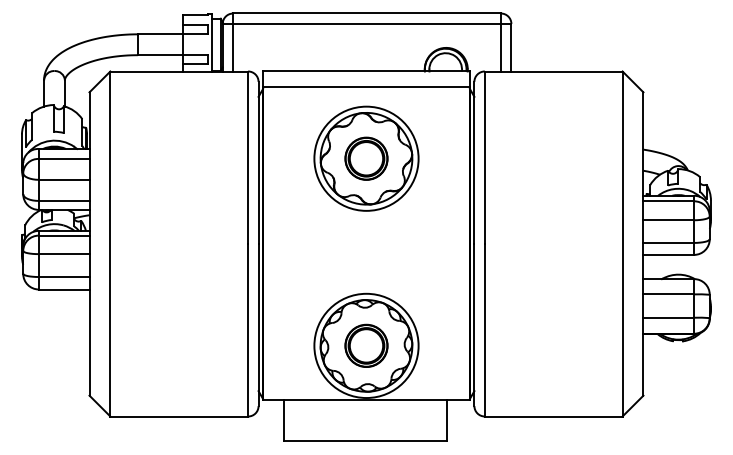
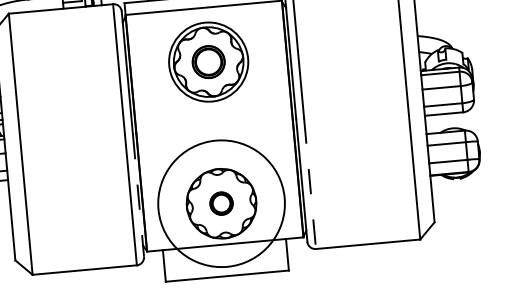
line: (258, 325) -> (138, 195), solid -> dashed
line: (484, 330) -> (309, 183), solid -> dashed
circle: (366, 345) -> (221, 203), size x1.6
part: (366, 345) -> (221, 203), size x0.7

